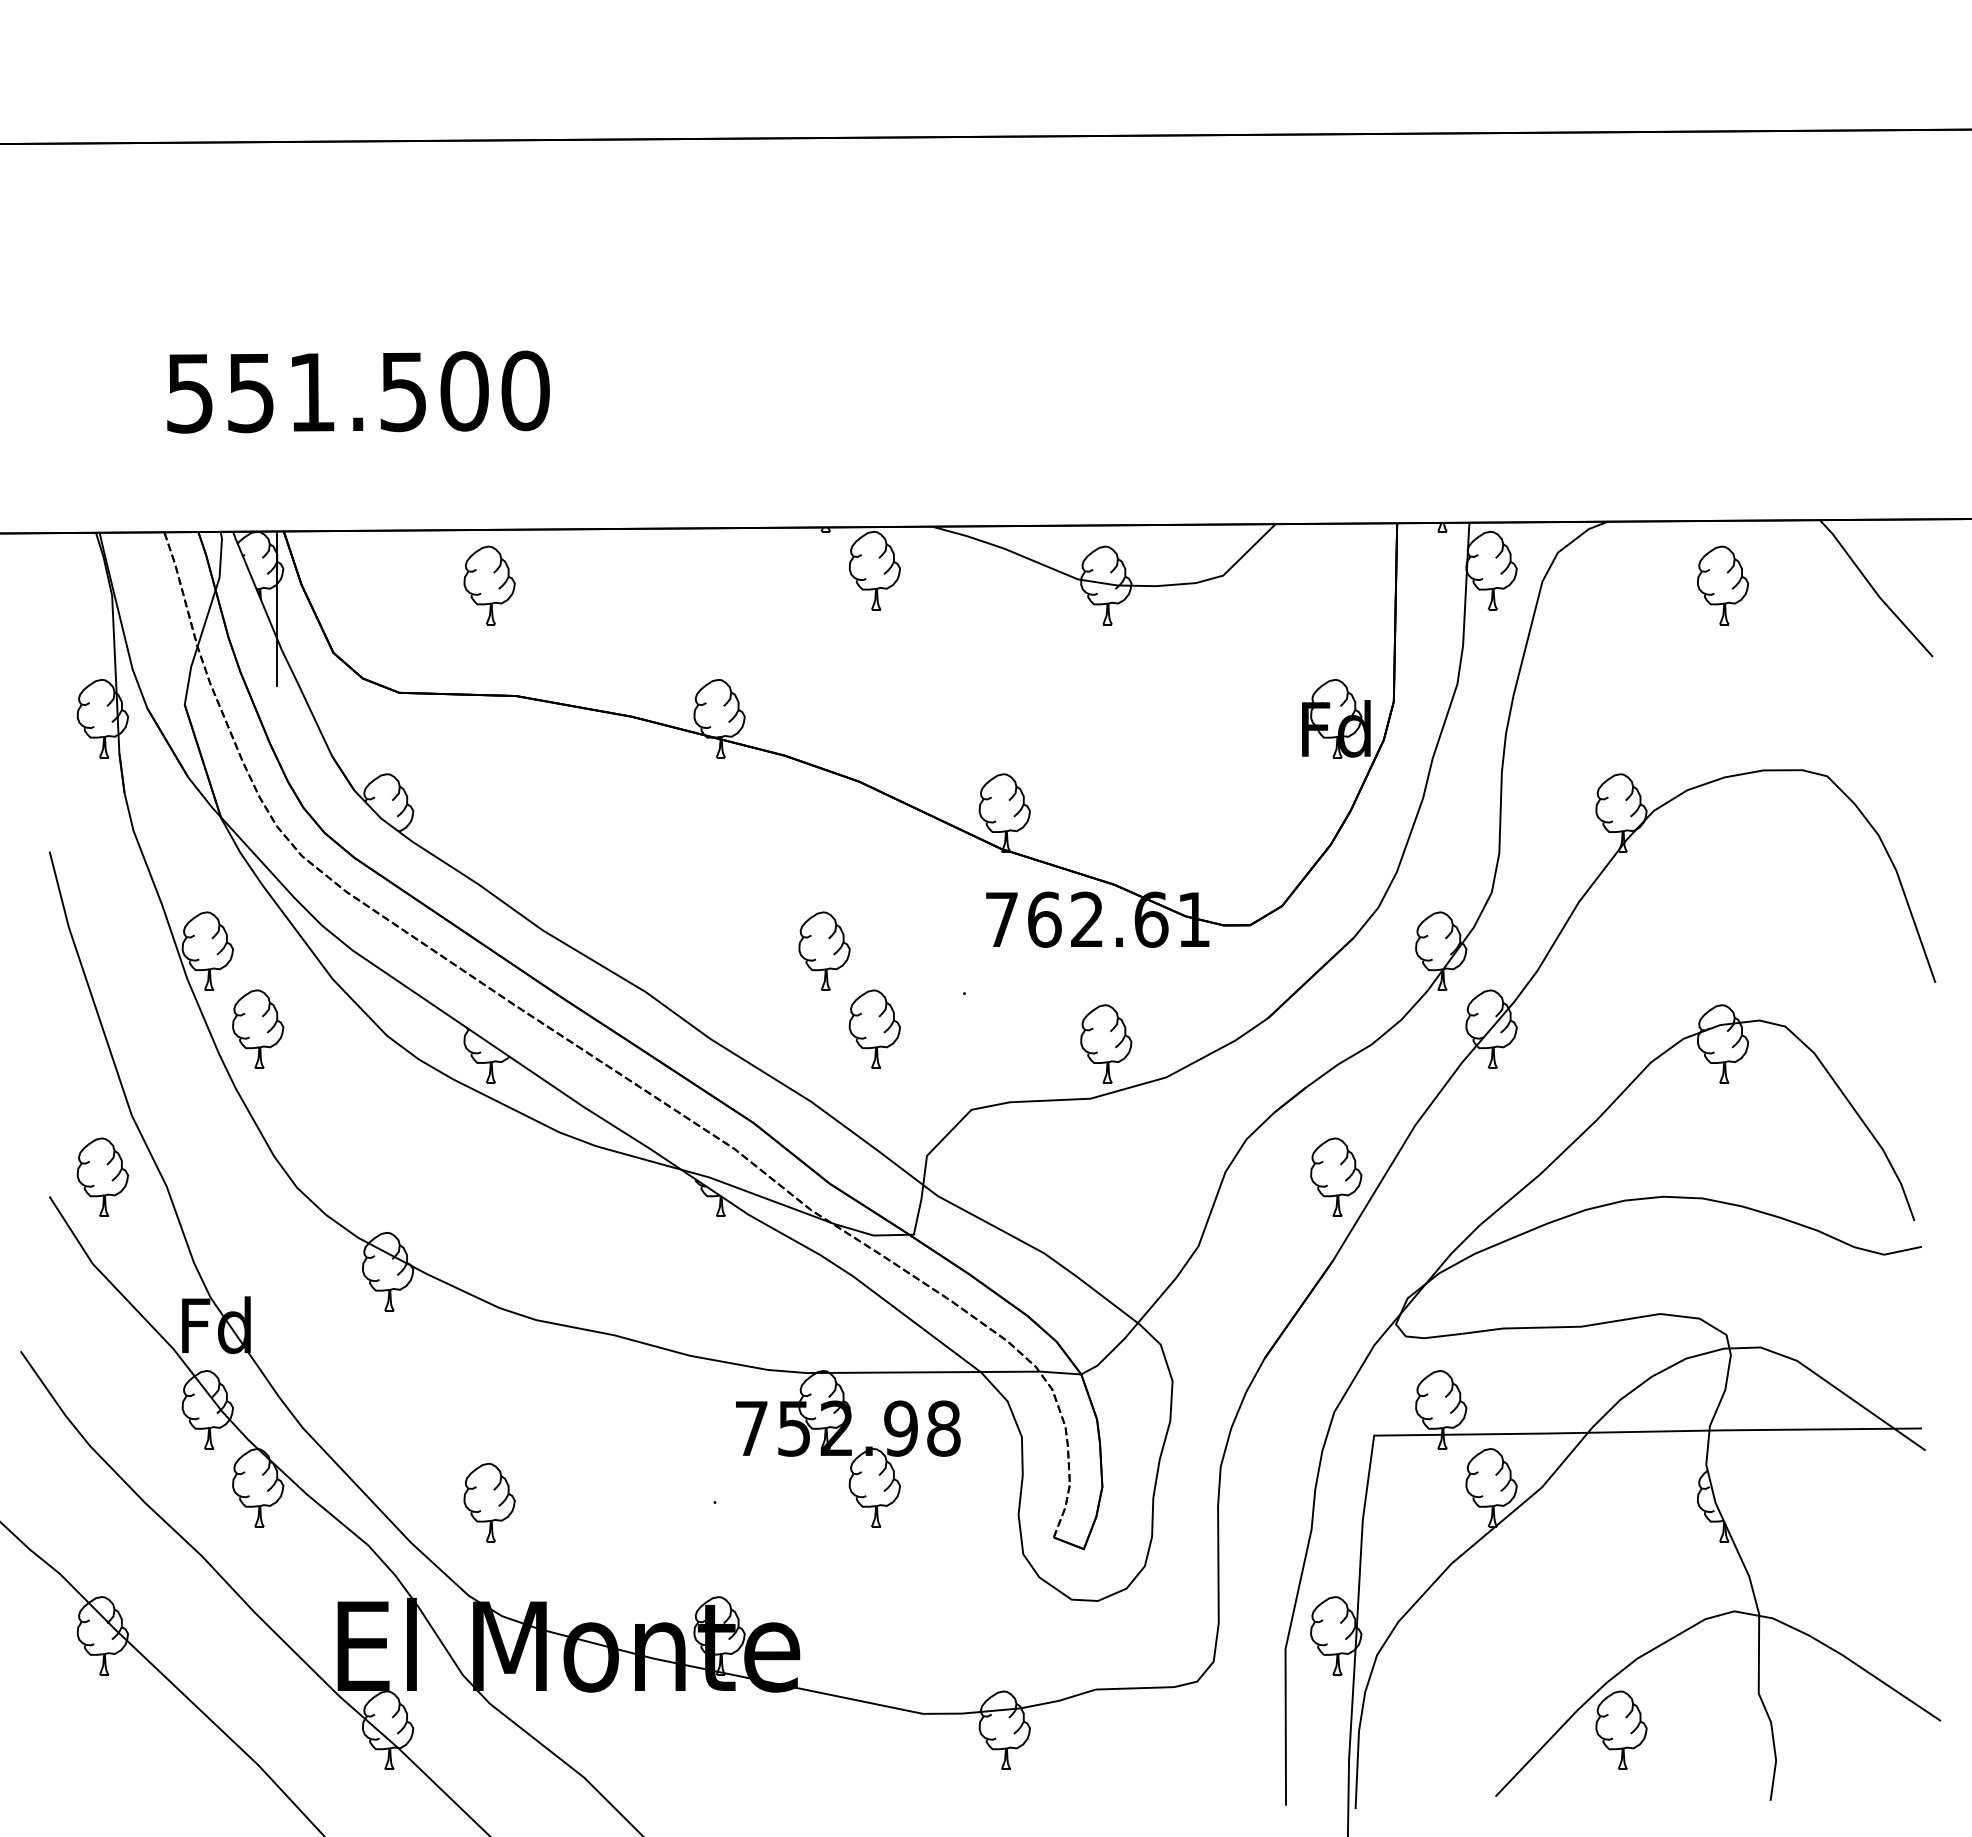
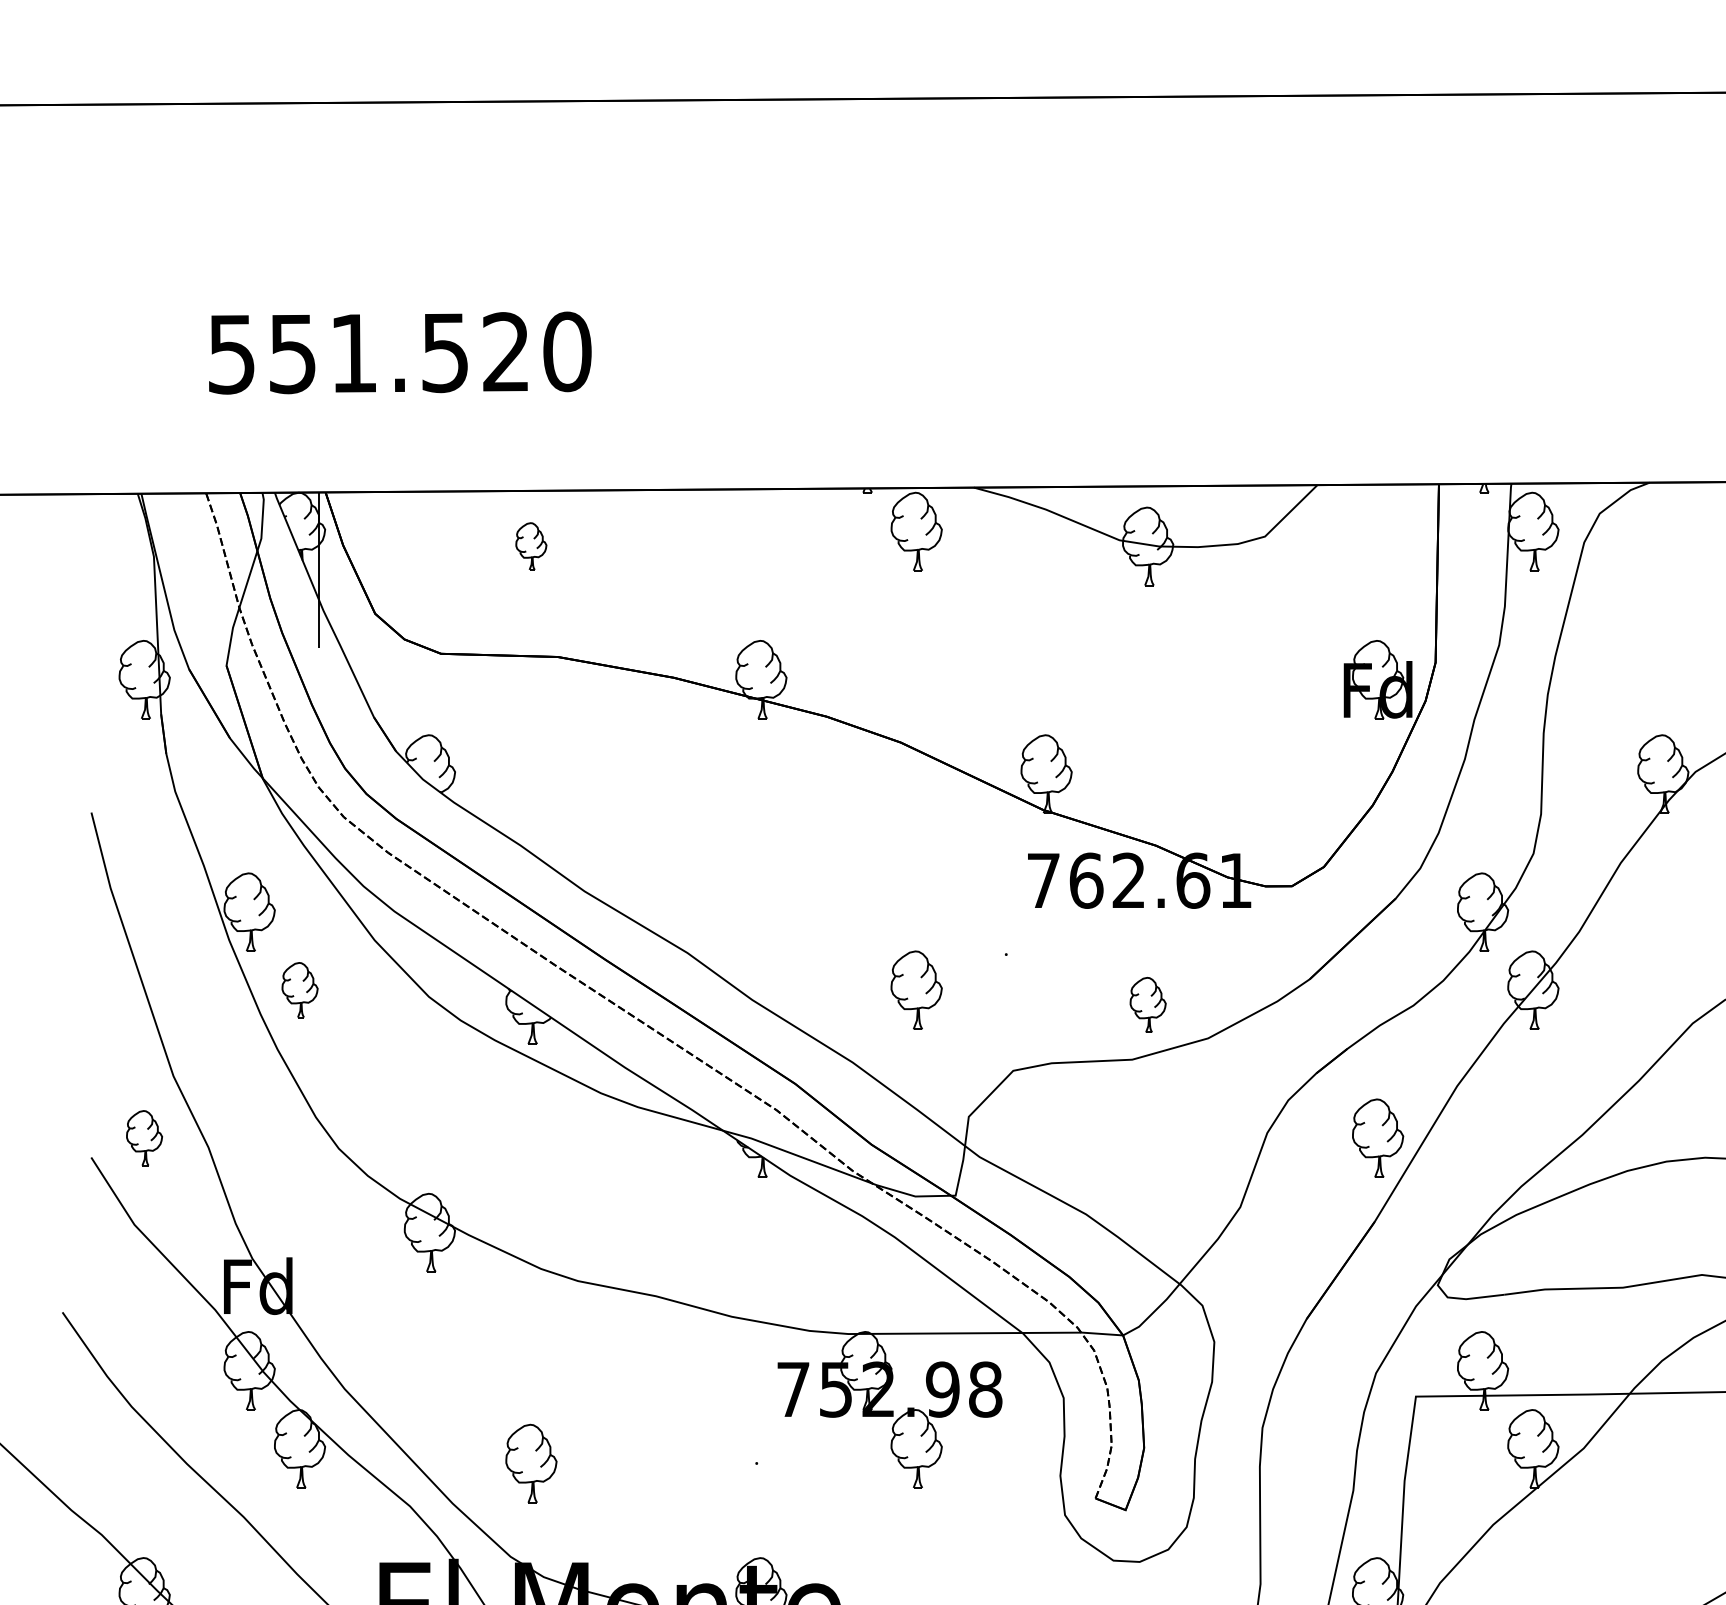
text: (464, 391) -> (506, 352), 551.500 -> 551.520
part: (489, 585) -> (531, 546), size x0.6
part: (824, 950) -> (866, 911), removed
part: (258, 1028) -> (300, 989), size x0.7
part: (1106, 1043) -> (1148, 1004), size x0.7
part: (102, 1176) -> (144, 1137), size x0.7

